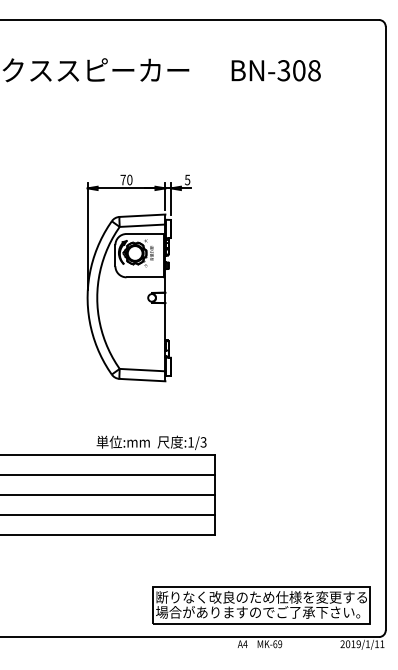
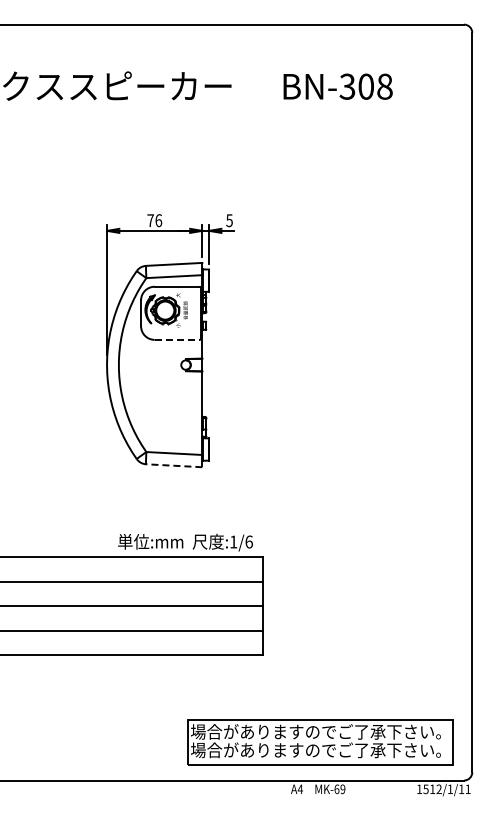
text: (129, 179) -> (158, 220), 70 -> 76
line: (145, 277) -> (177, 339), solid -> dashed
line: (141, 379) -> (173, 465), solid -> dashed
text: (203, 441) -> (248, 541), :1/3 -> :1/6
text: (261, 597) -> (320, 731), 断りなく改良のため仕様を変更する -> 場合がありますのでご了承下さい。
text: (350, 644) -> (428, 789), 2019/1/11 -> 1512/1/11

